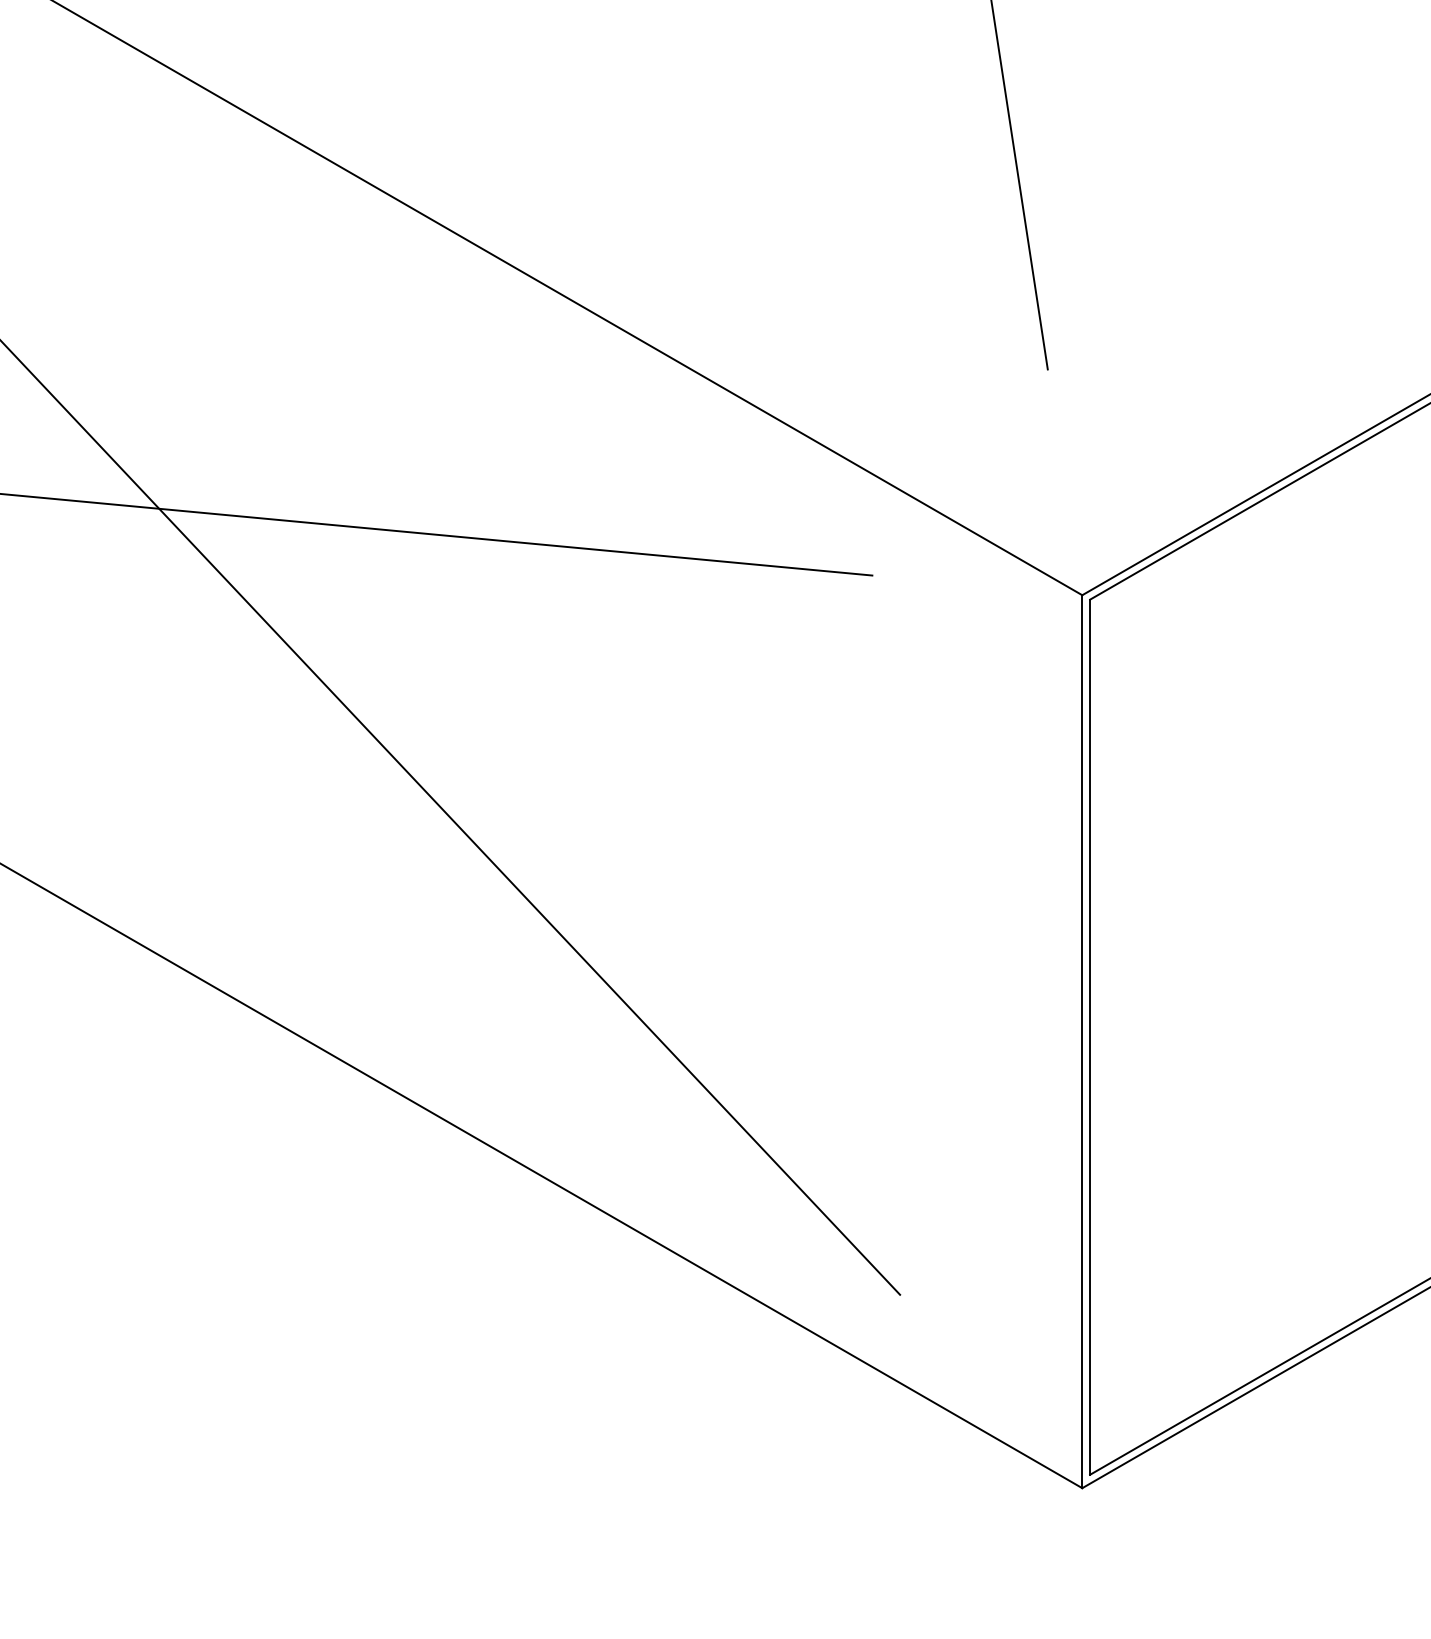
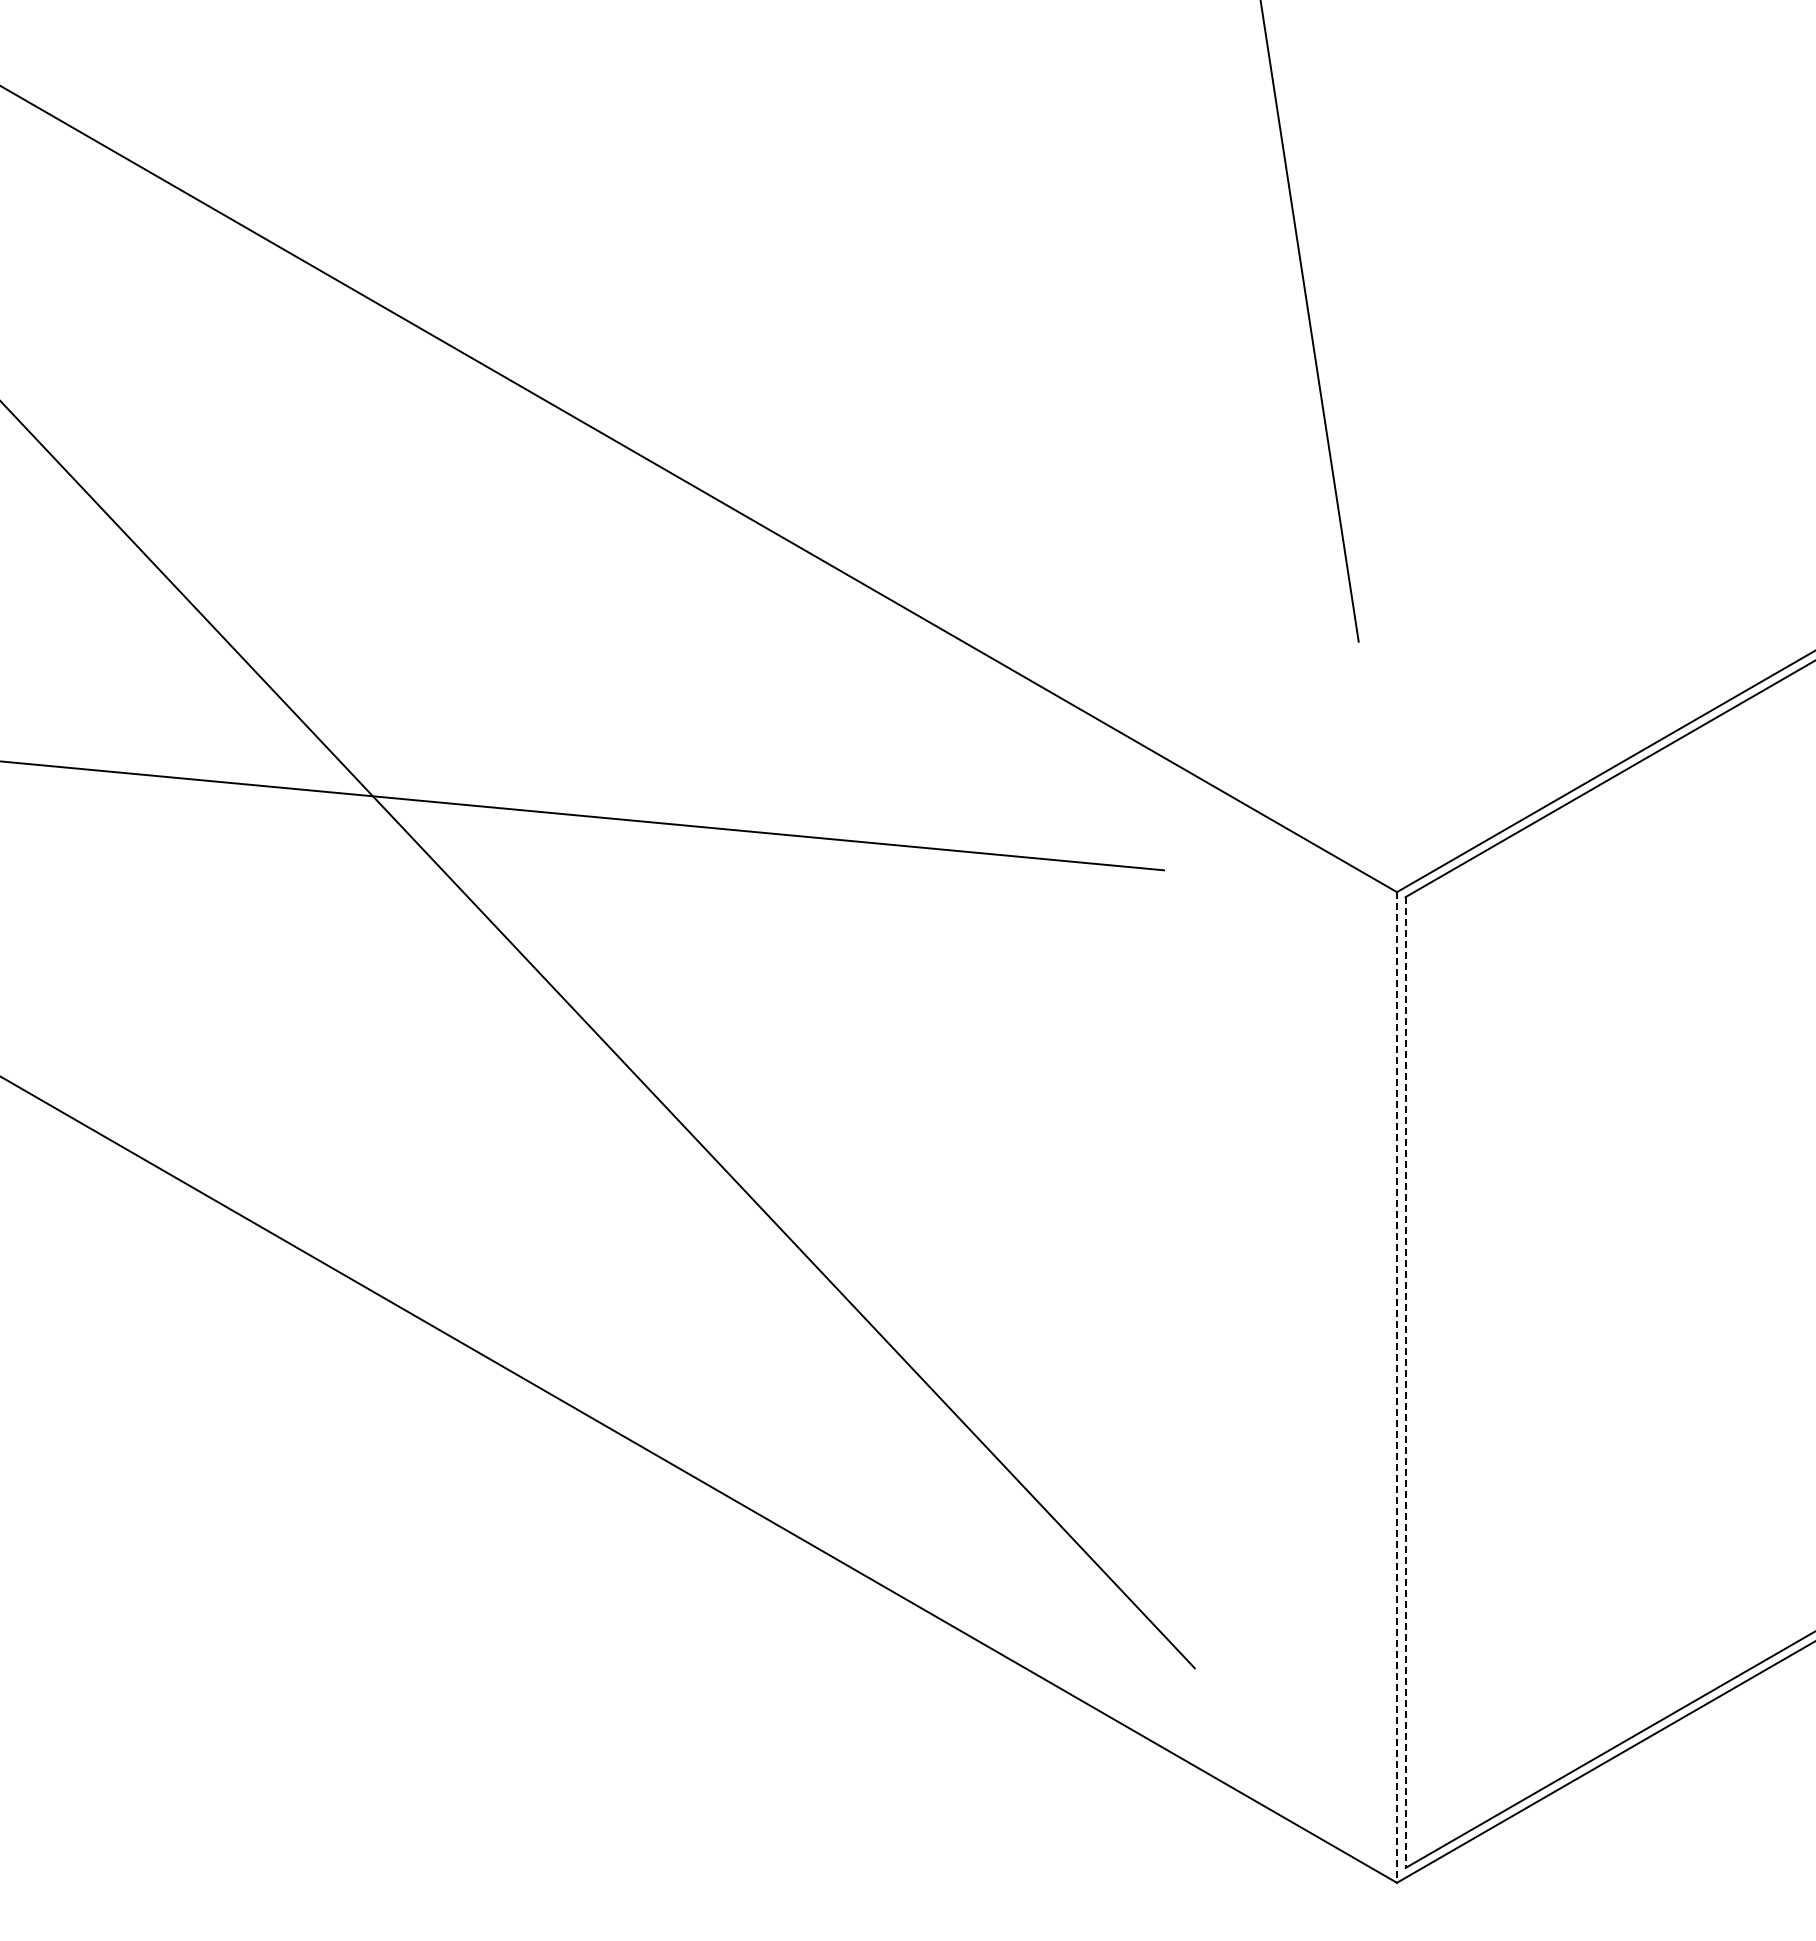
line: (1089, 1038) -> (1405, 1383), solid -> dashed
line: (1082, 1041) -> (1397, 1387), solid -> dashed

